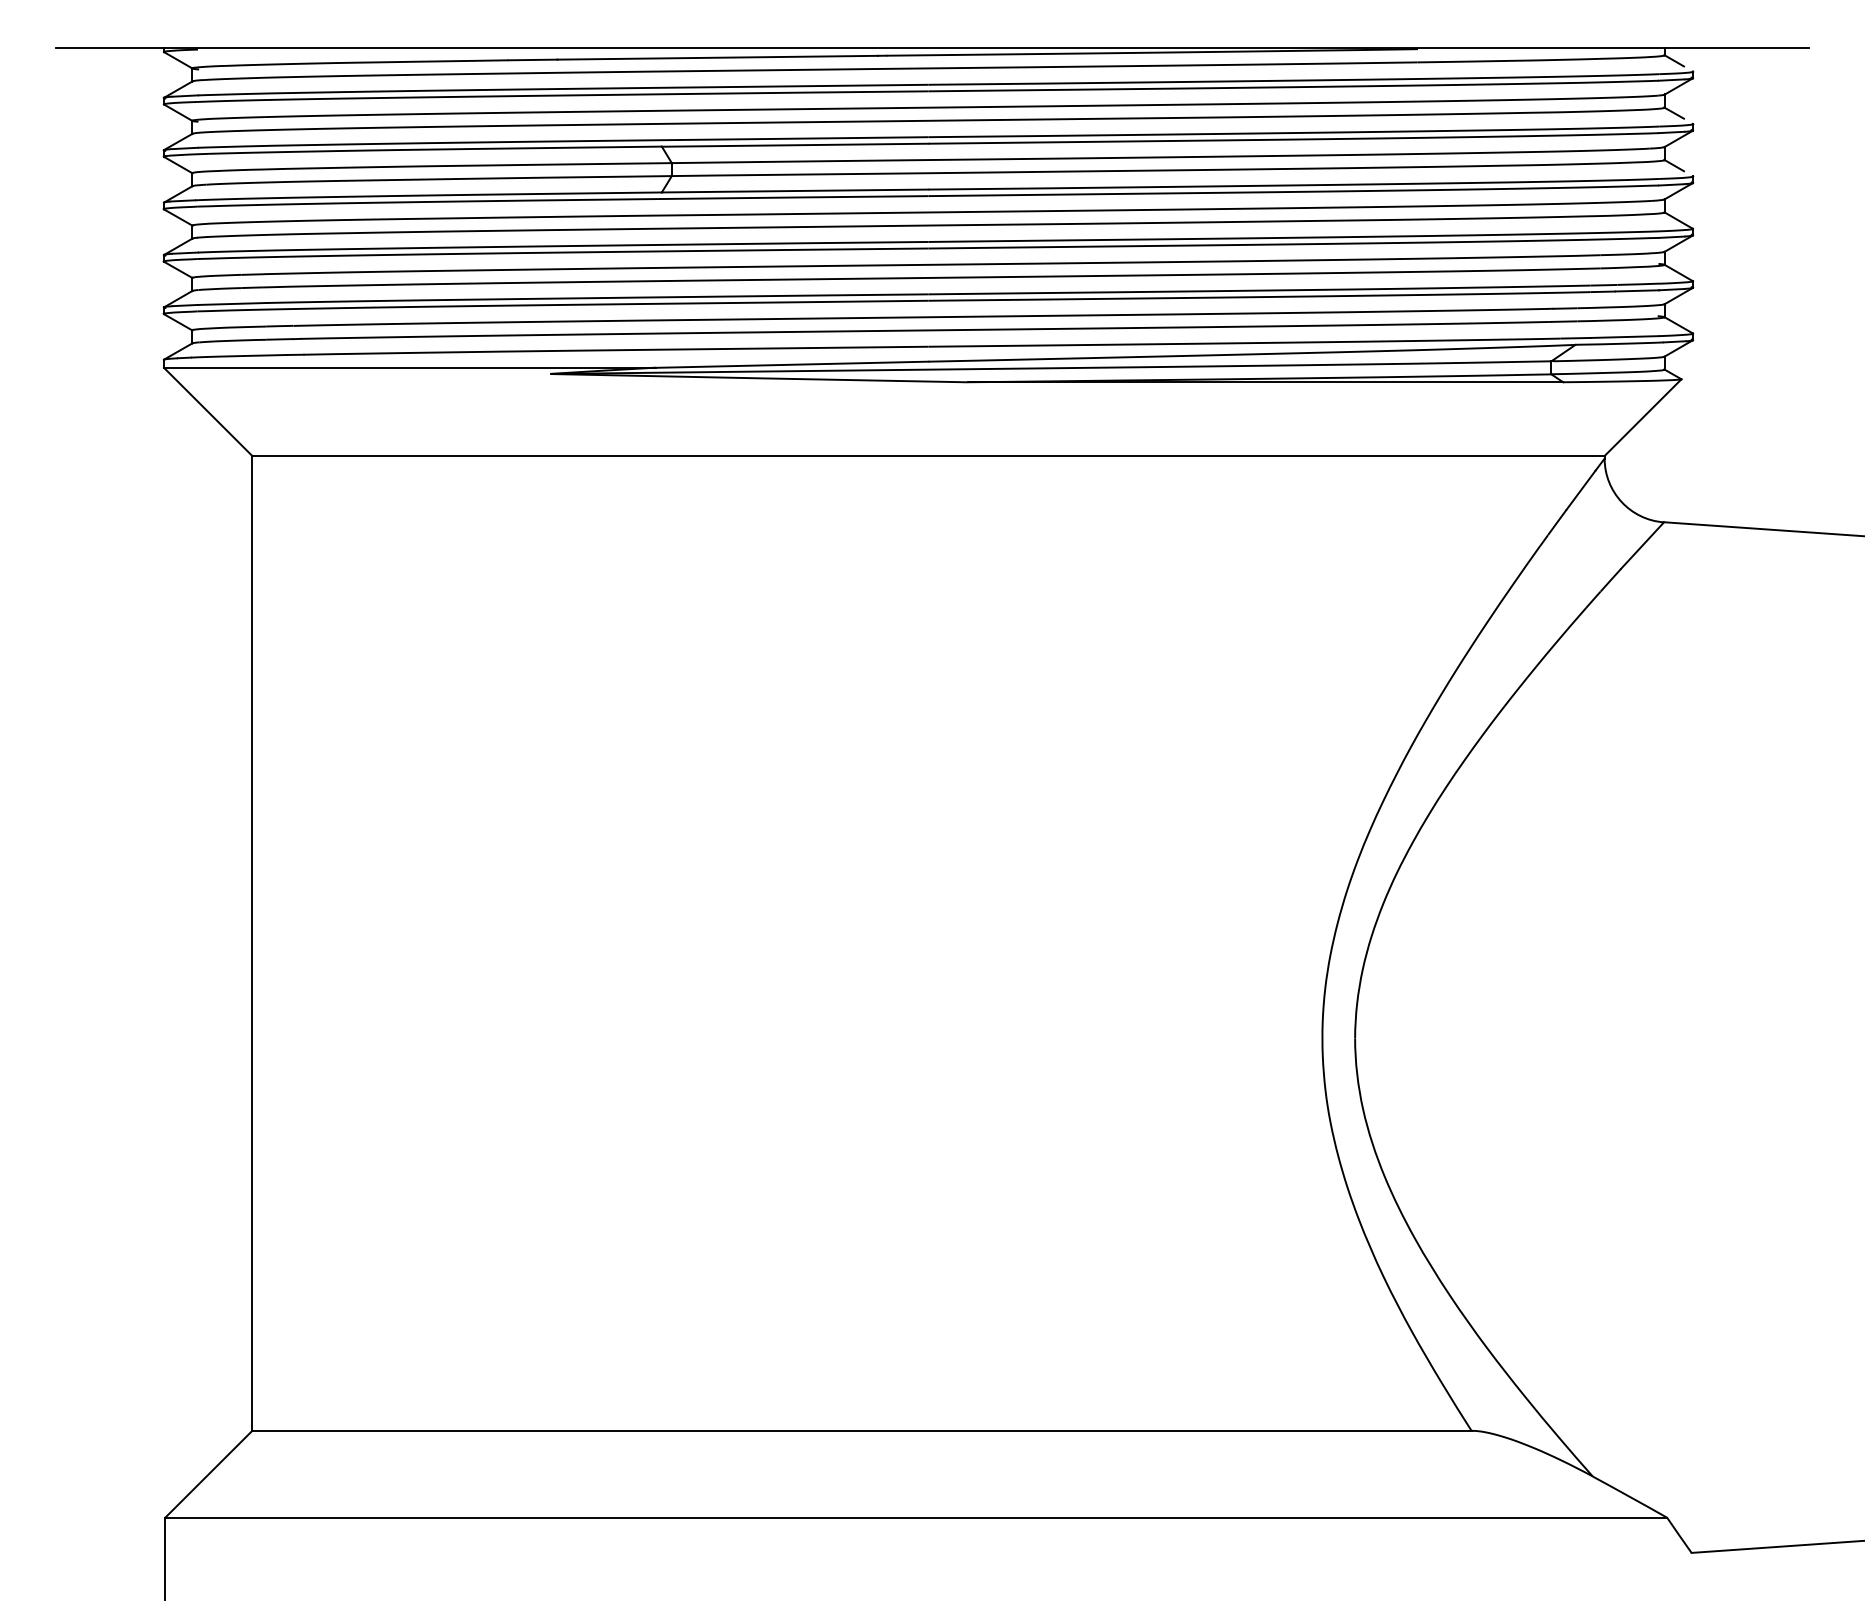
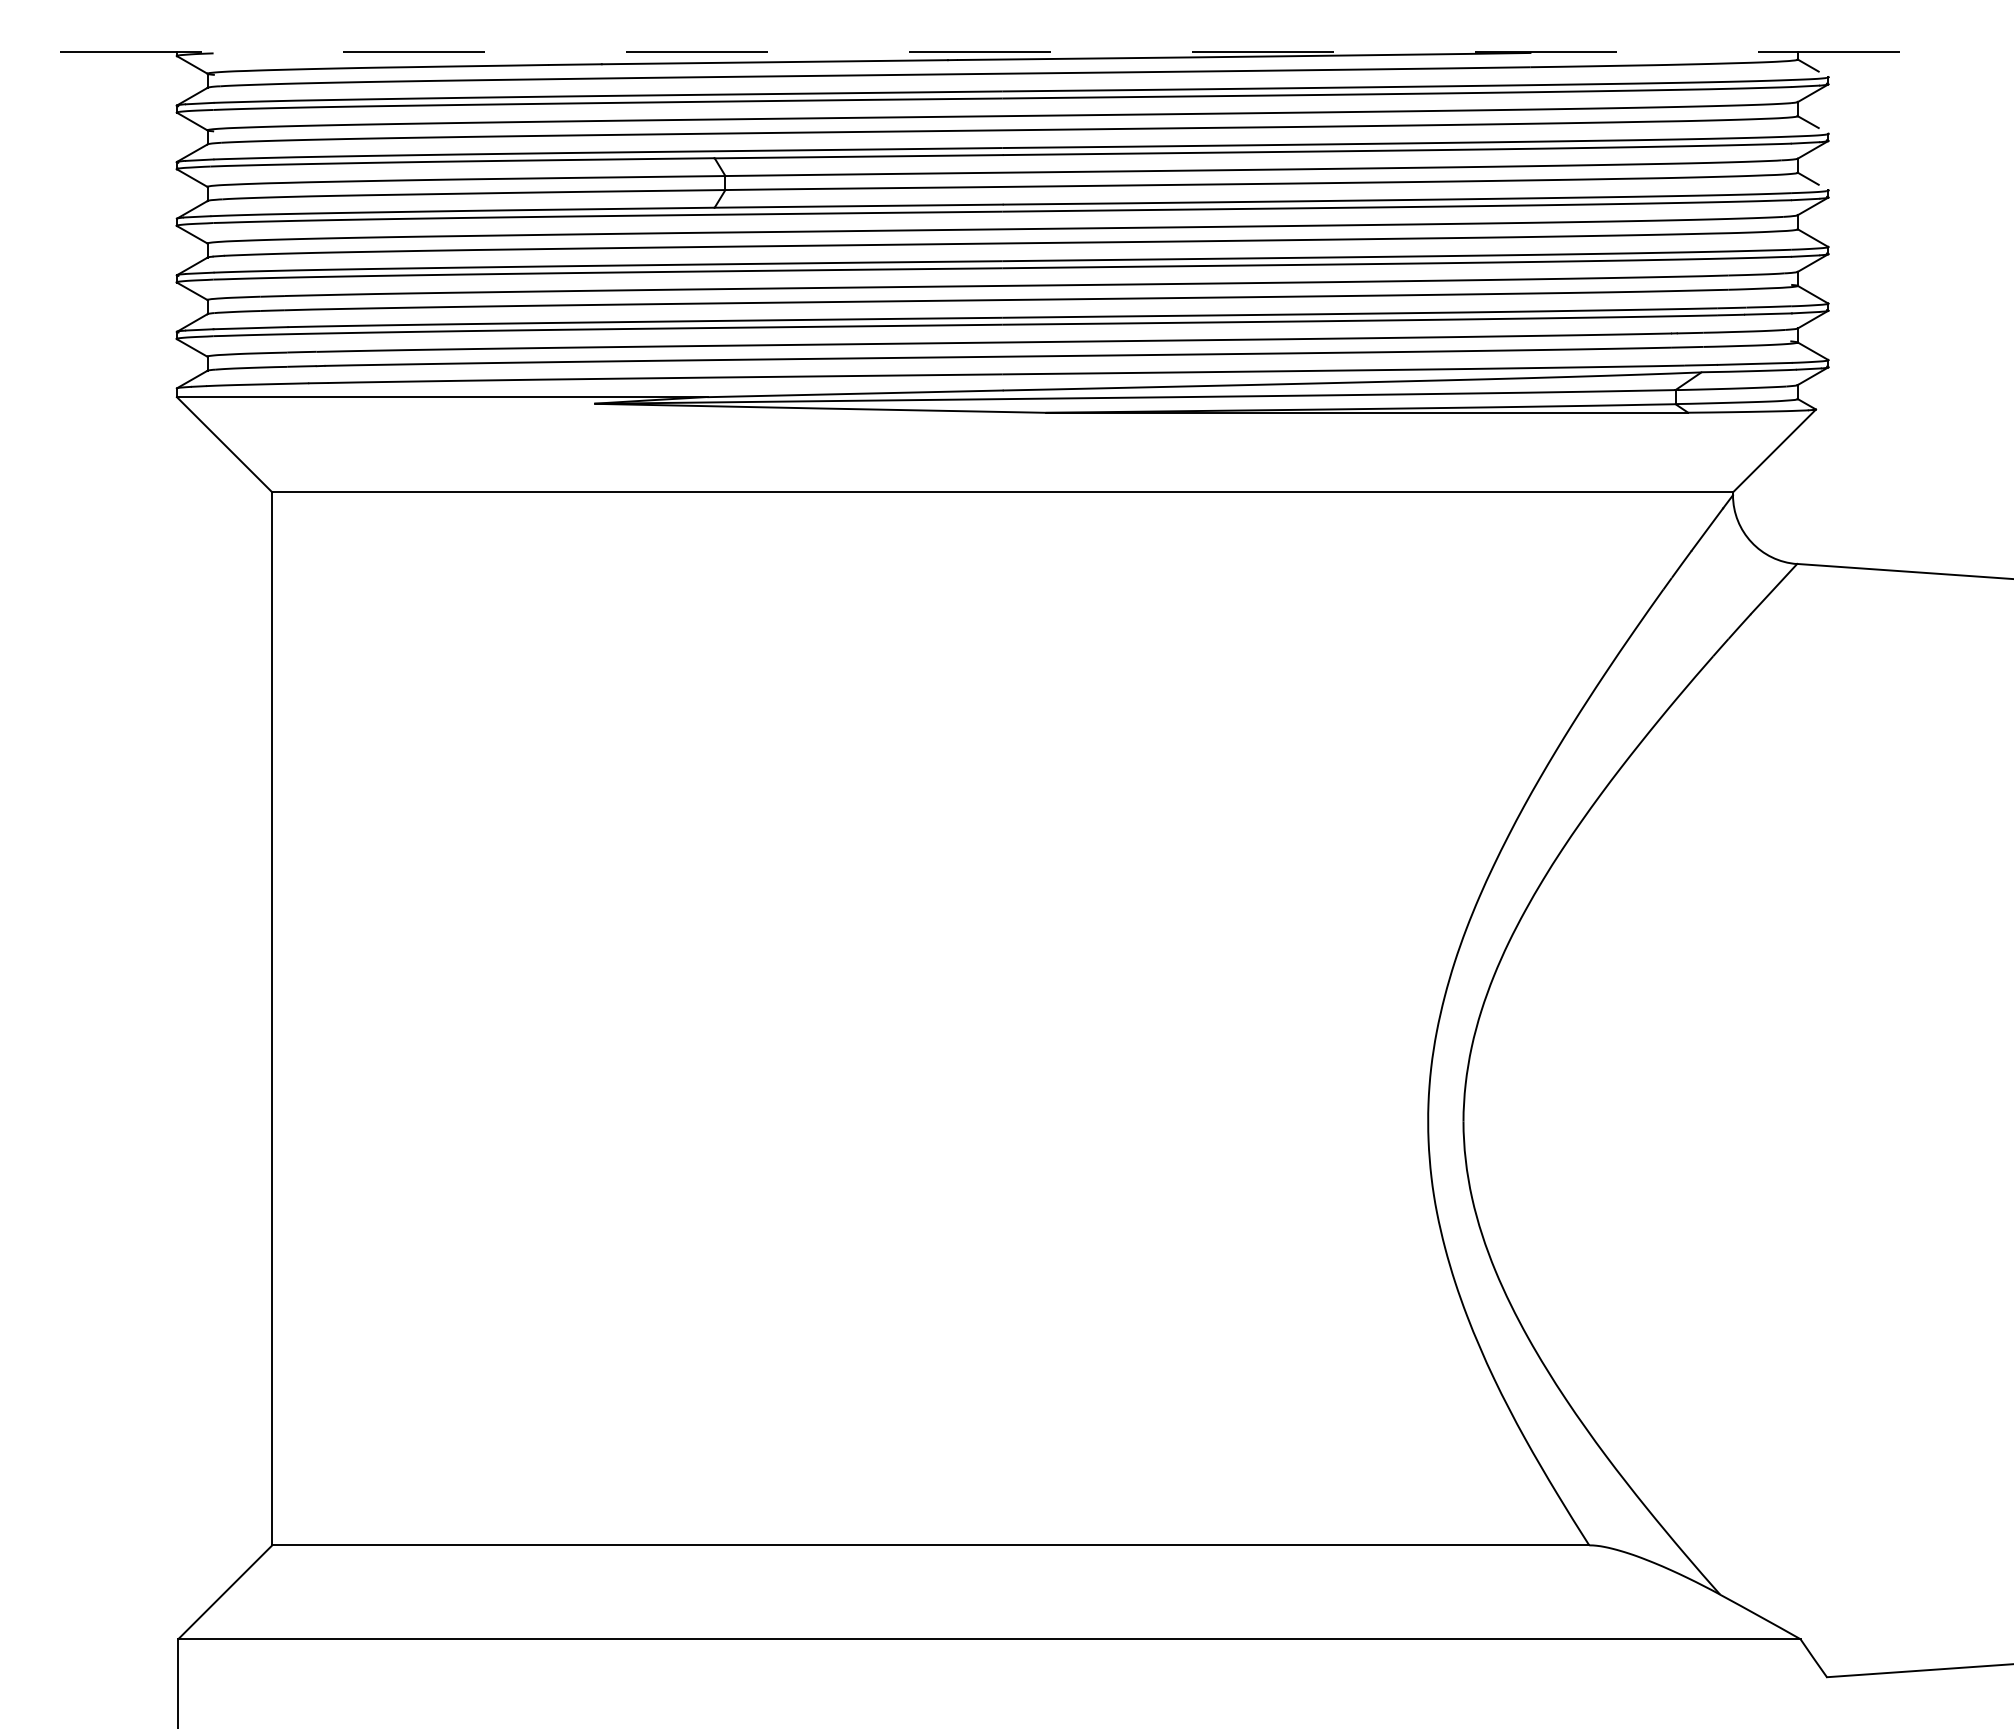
line: (932, 47) -> (1006, 51), solid -> dashed

